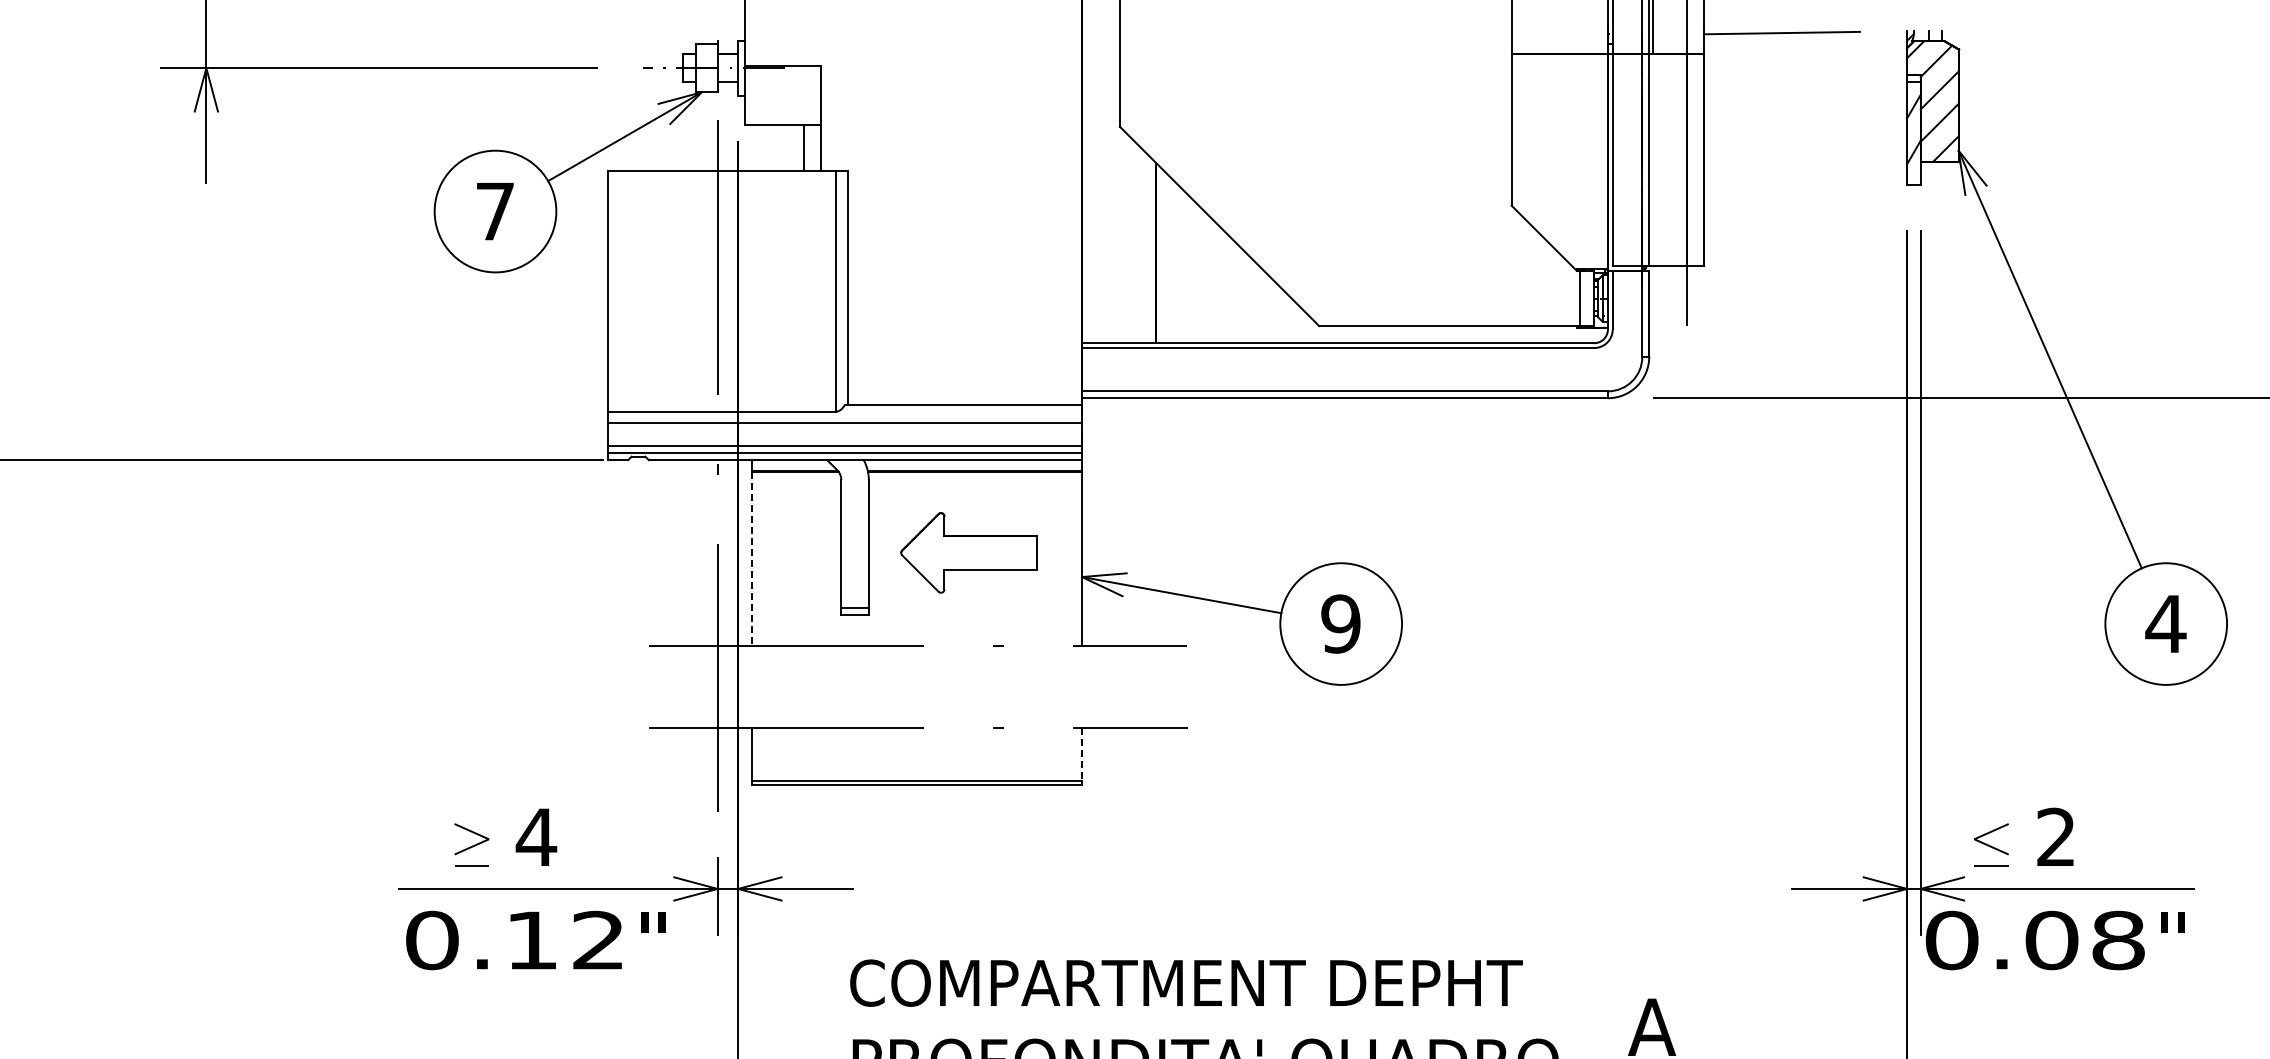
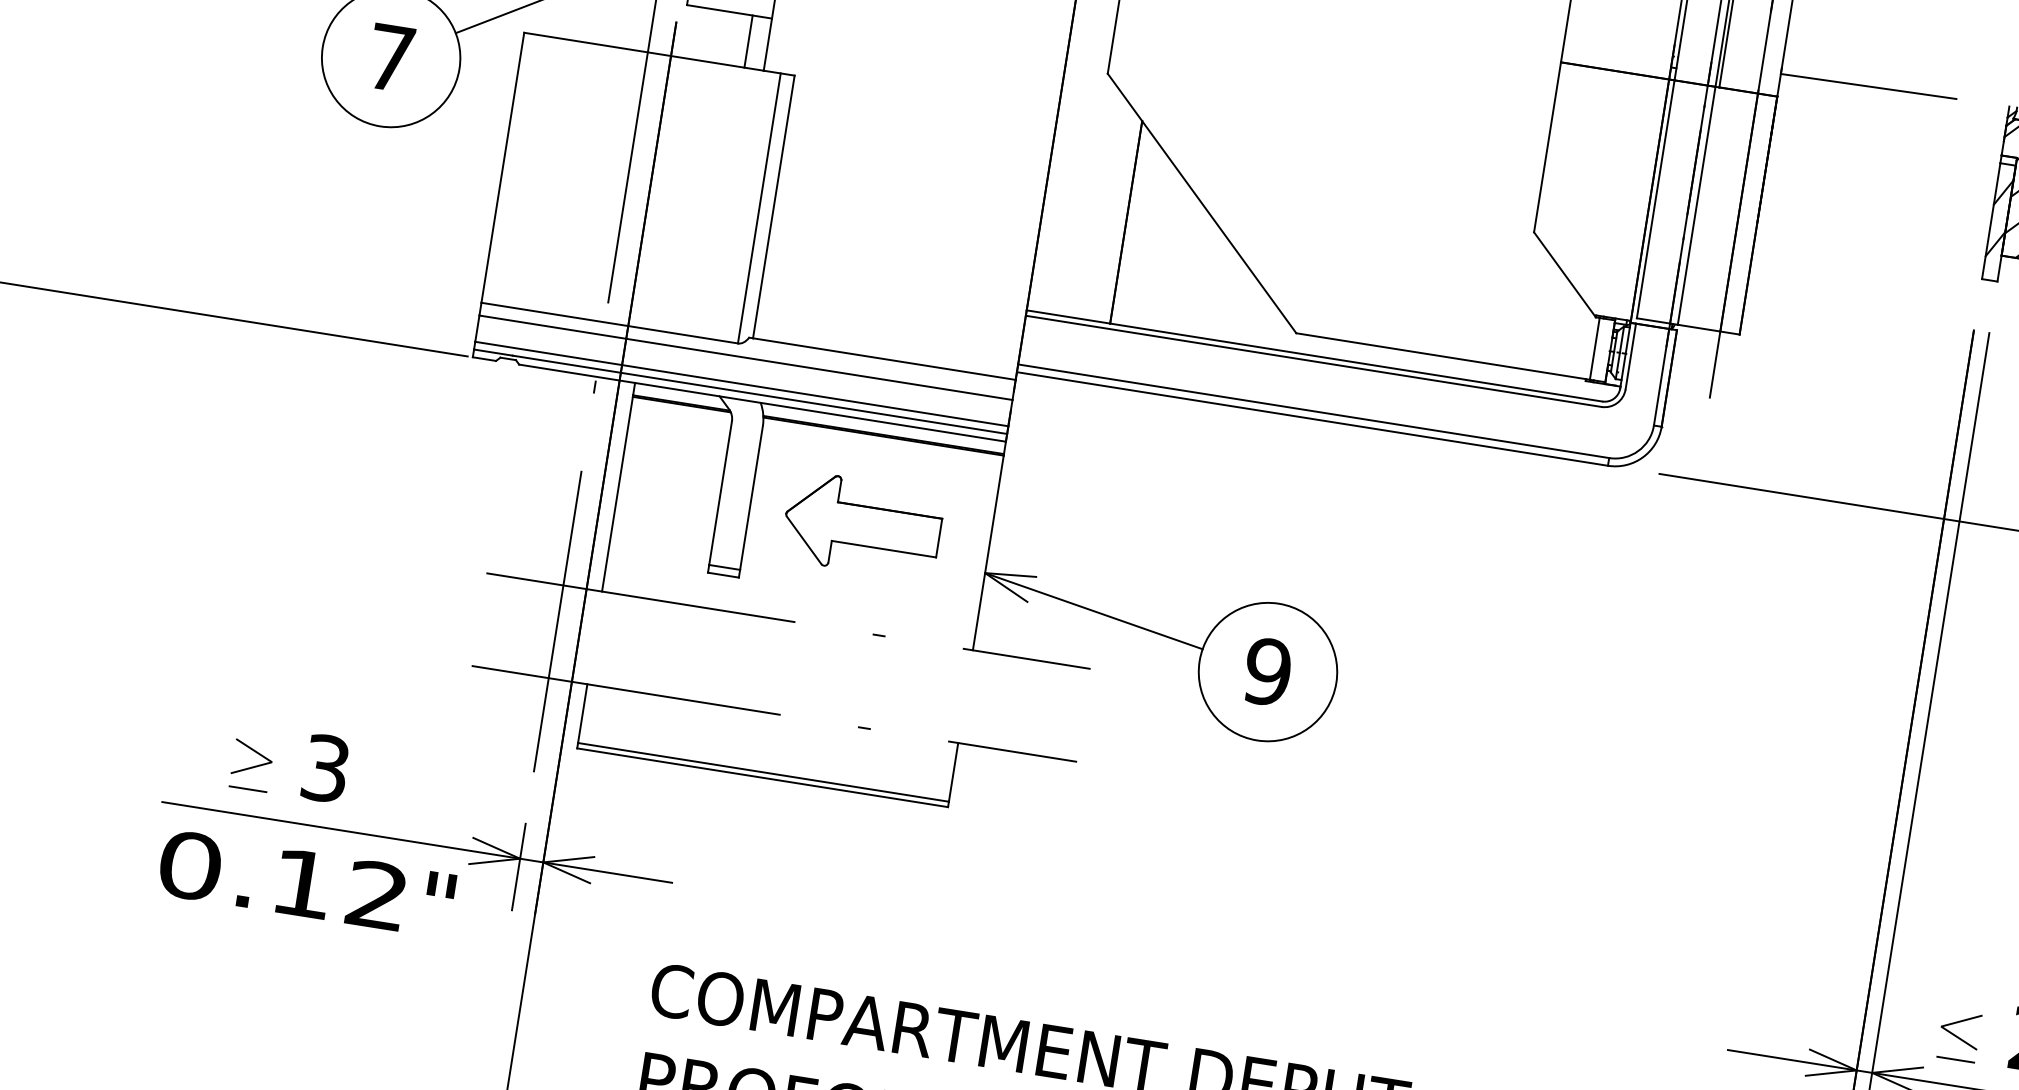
line: (751, 559) -> (616, 494), dashed -> solid
line: (1081, 754) -> (952, 772), dashed -> solid
text: (536, 837) -> (325, 768), 4 -> 3

